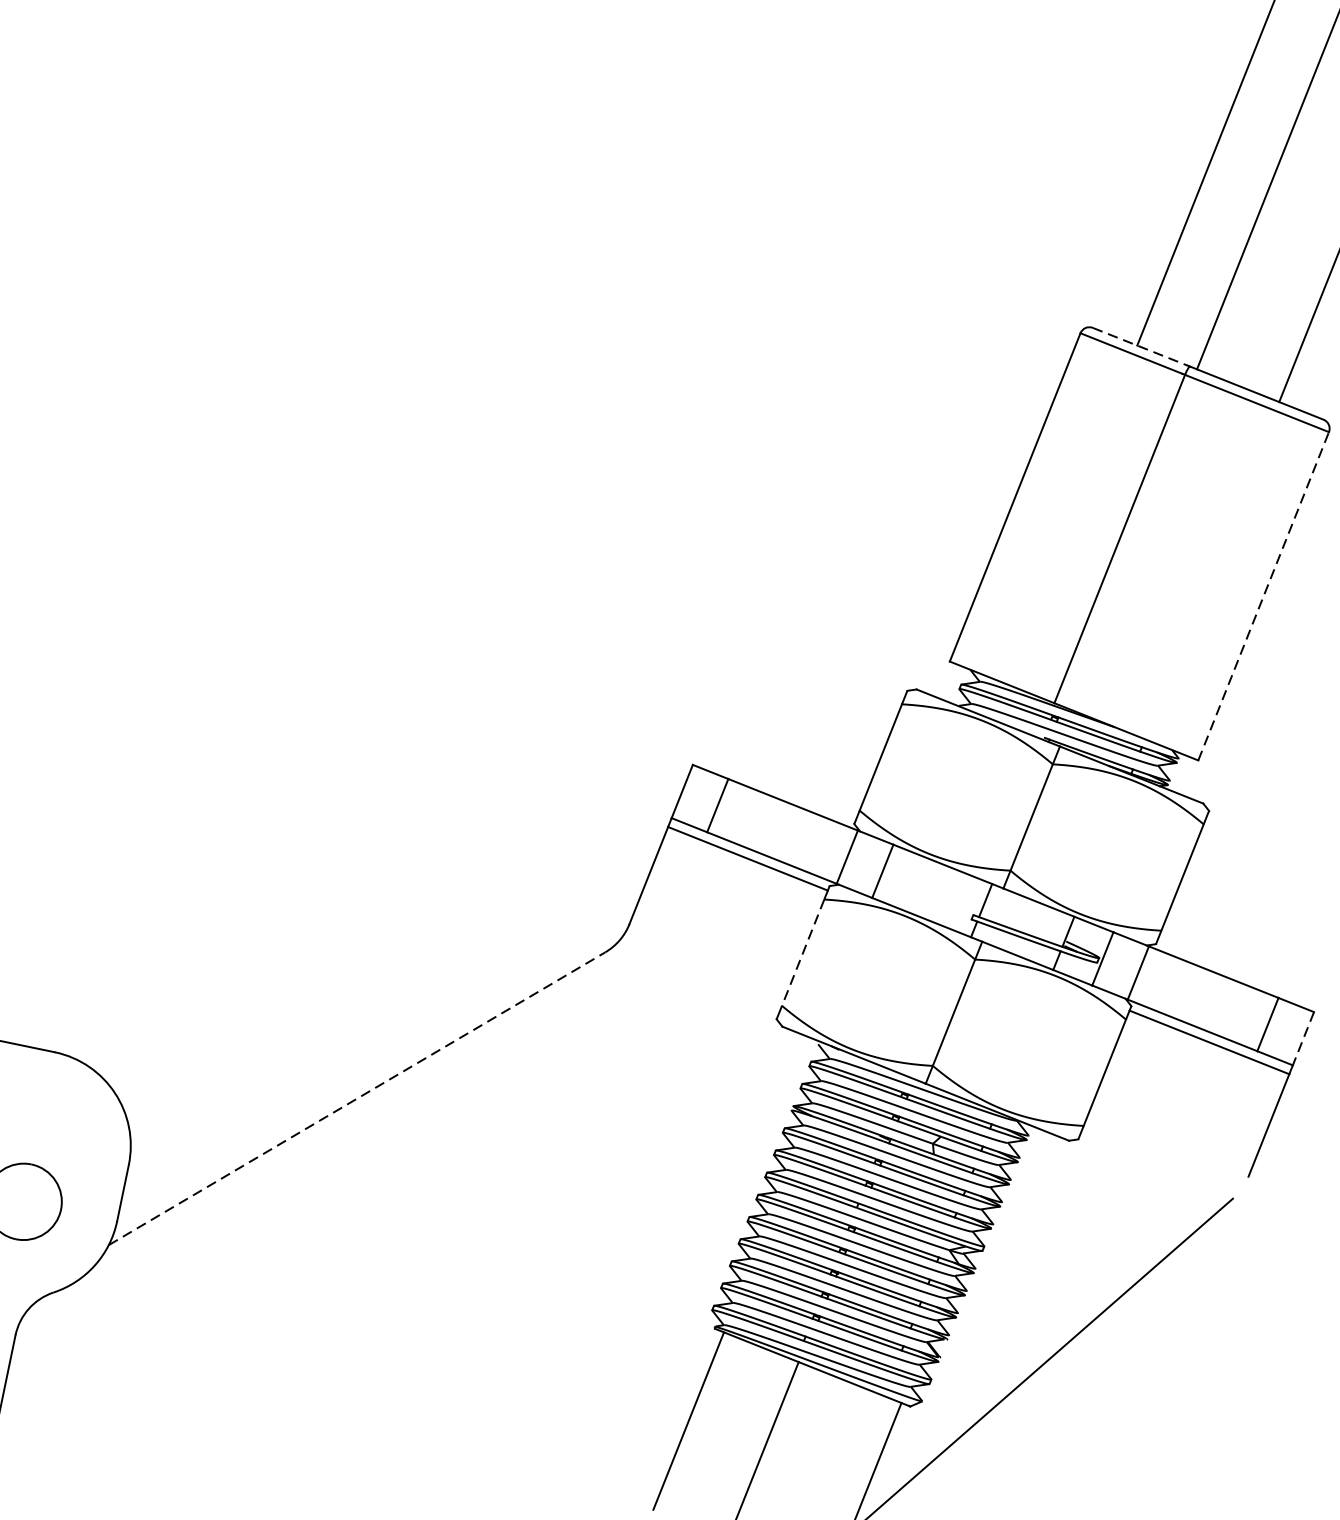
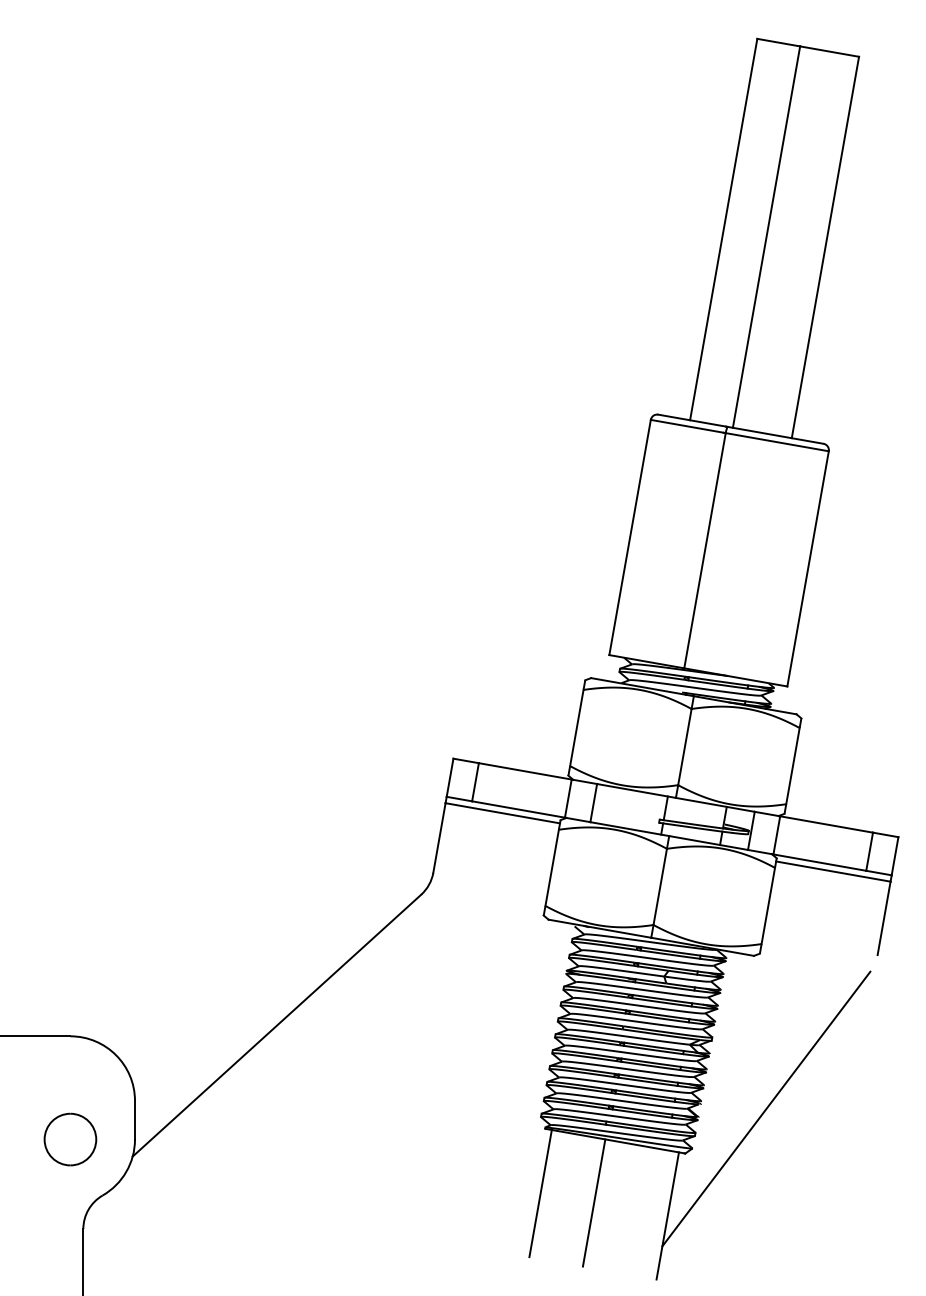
line: (1140, 346) -> (692, 420), dashed -> solid
line: (1264, 595) -> (808, 568), dashed -> solid
line: (803, 952) -> (552, 867), dashed -> solid
line: (1302, 1038) -> (894, 856), dashed -> solid
line: (356, 1098) -> (276, 1025), dashed -> solid

